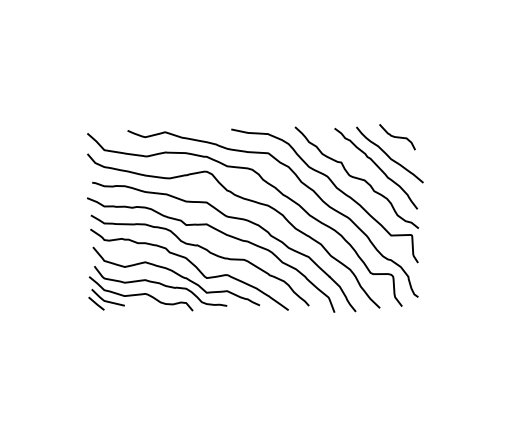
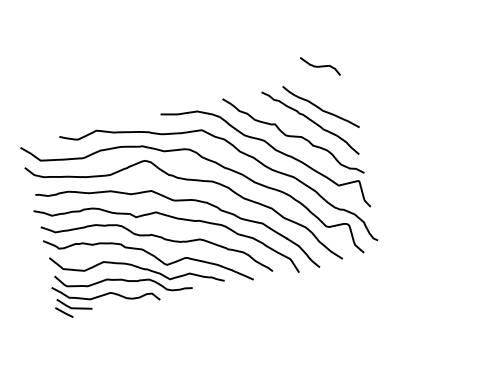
curve: (397, 137) -> (320, 66), moved

